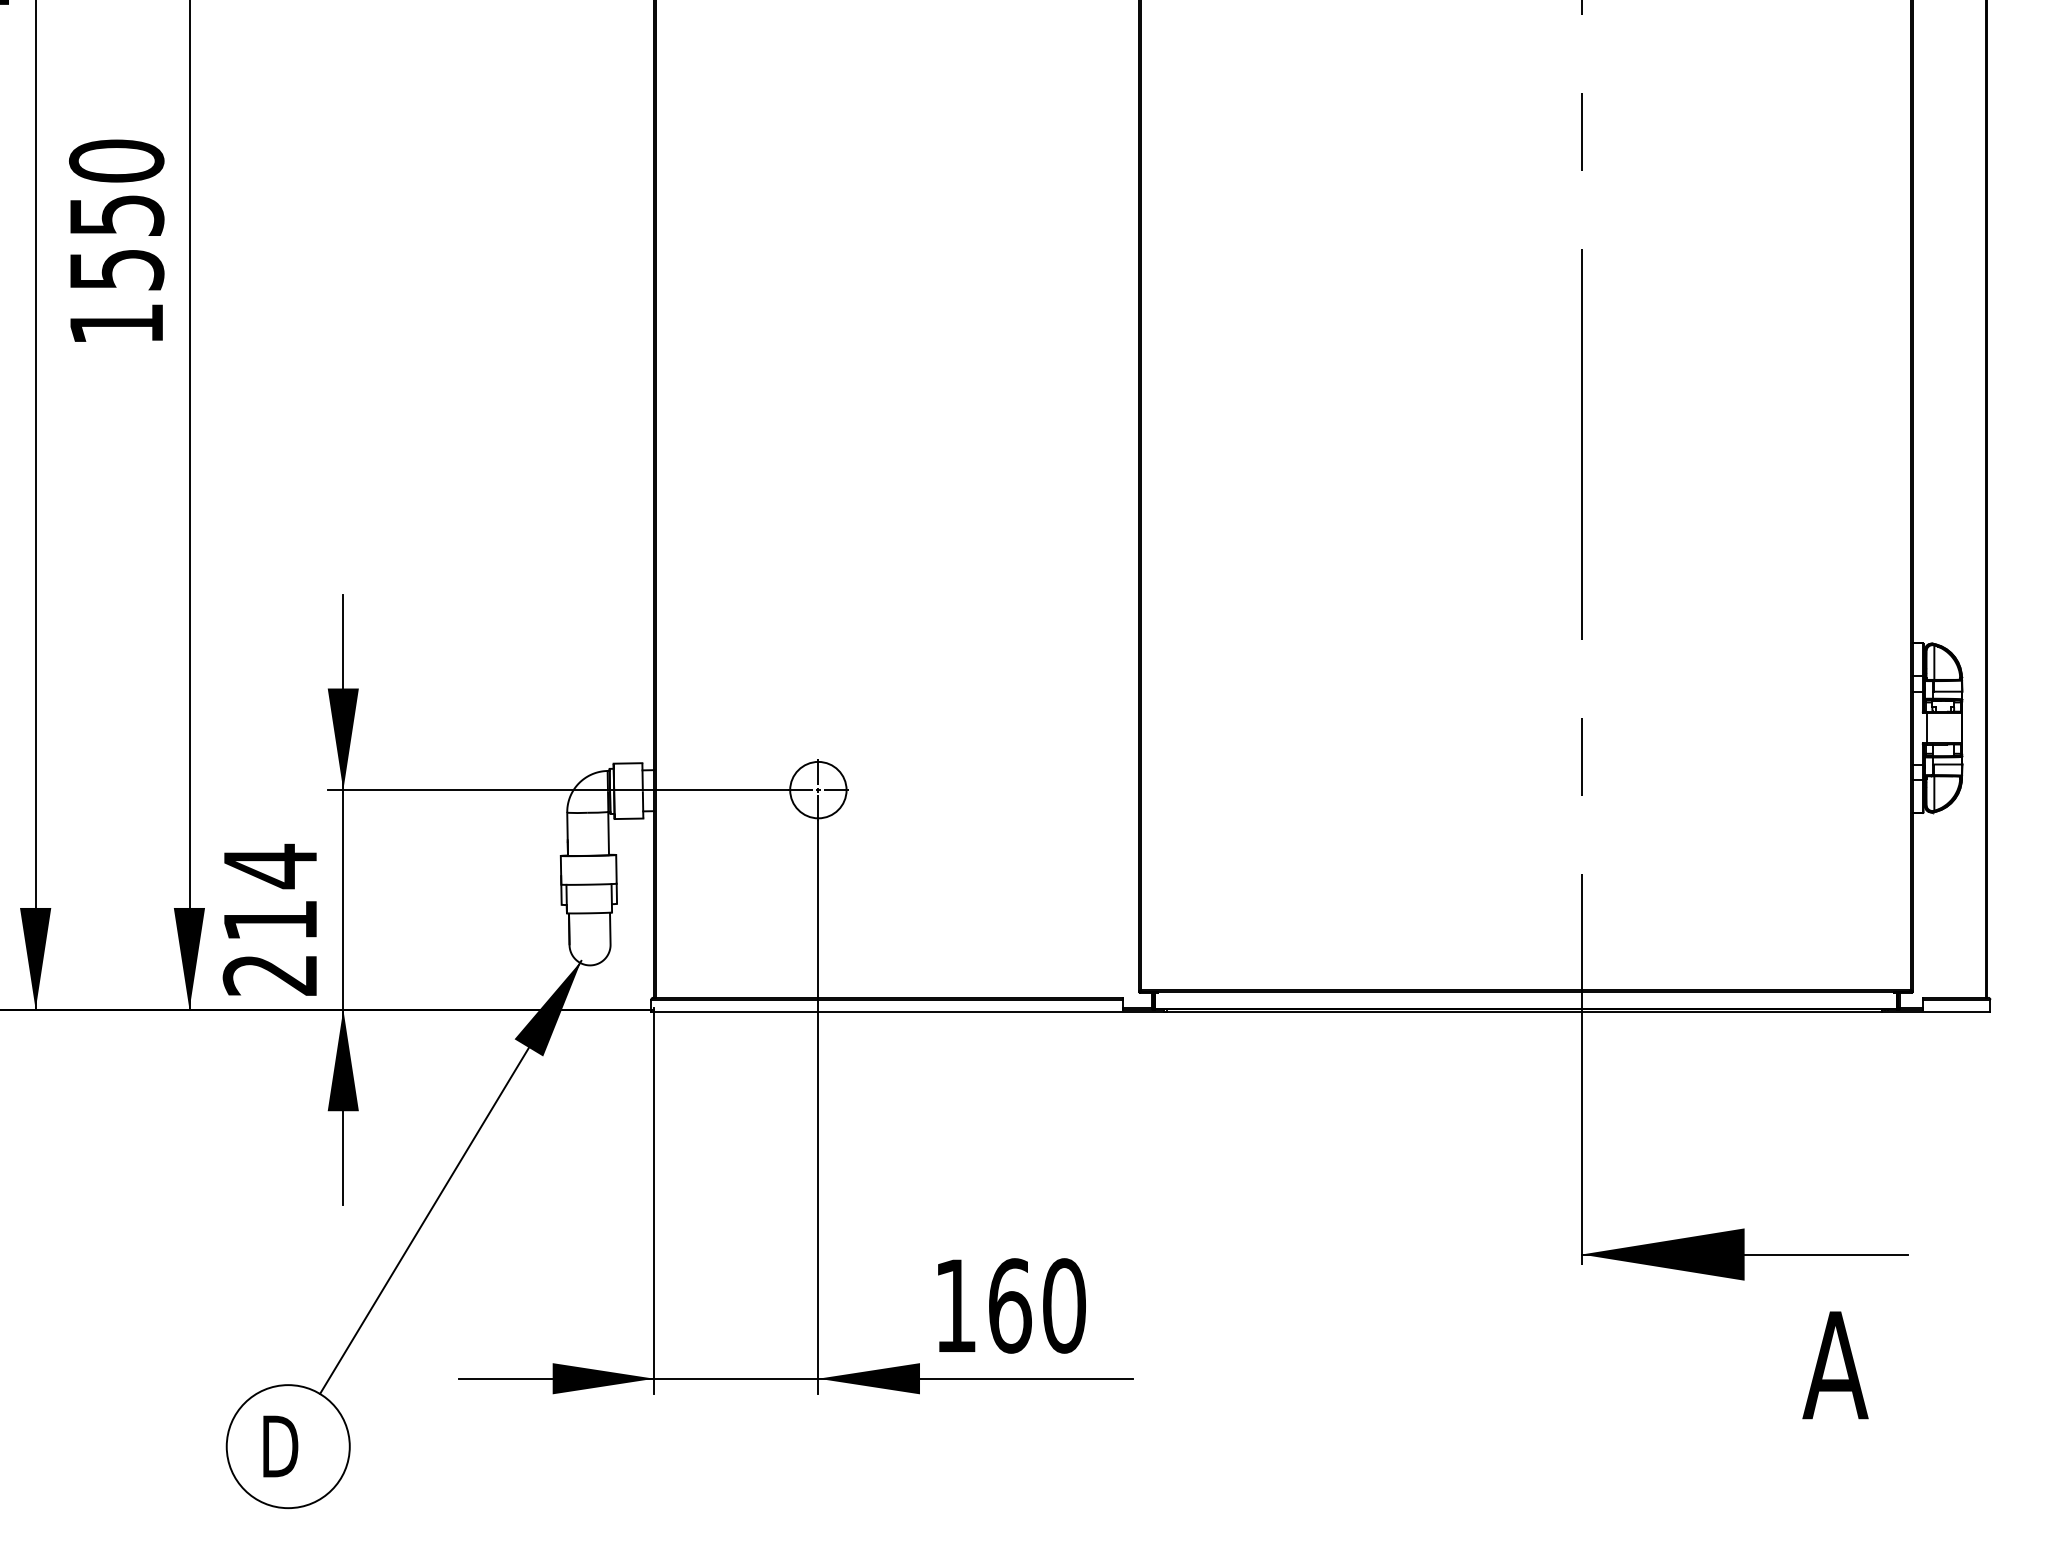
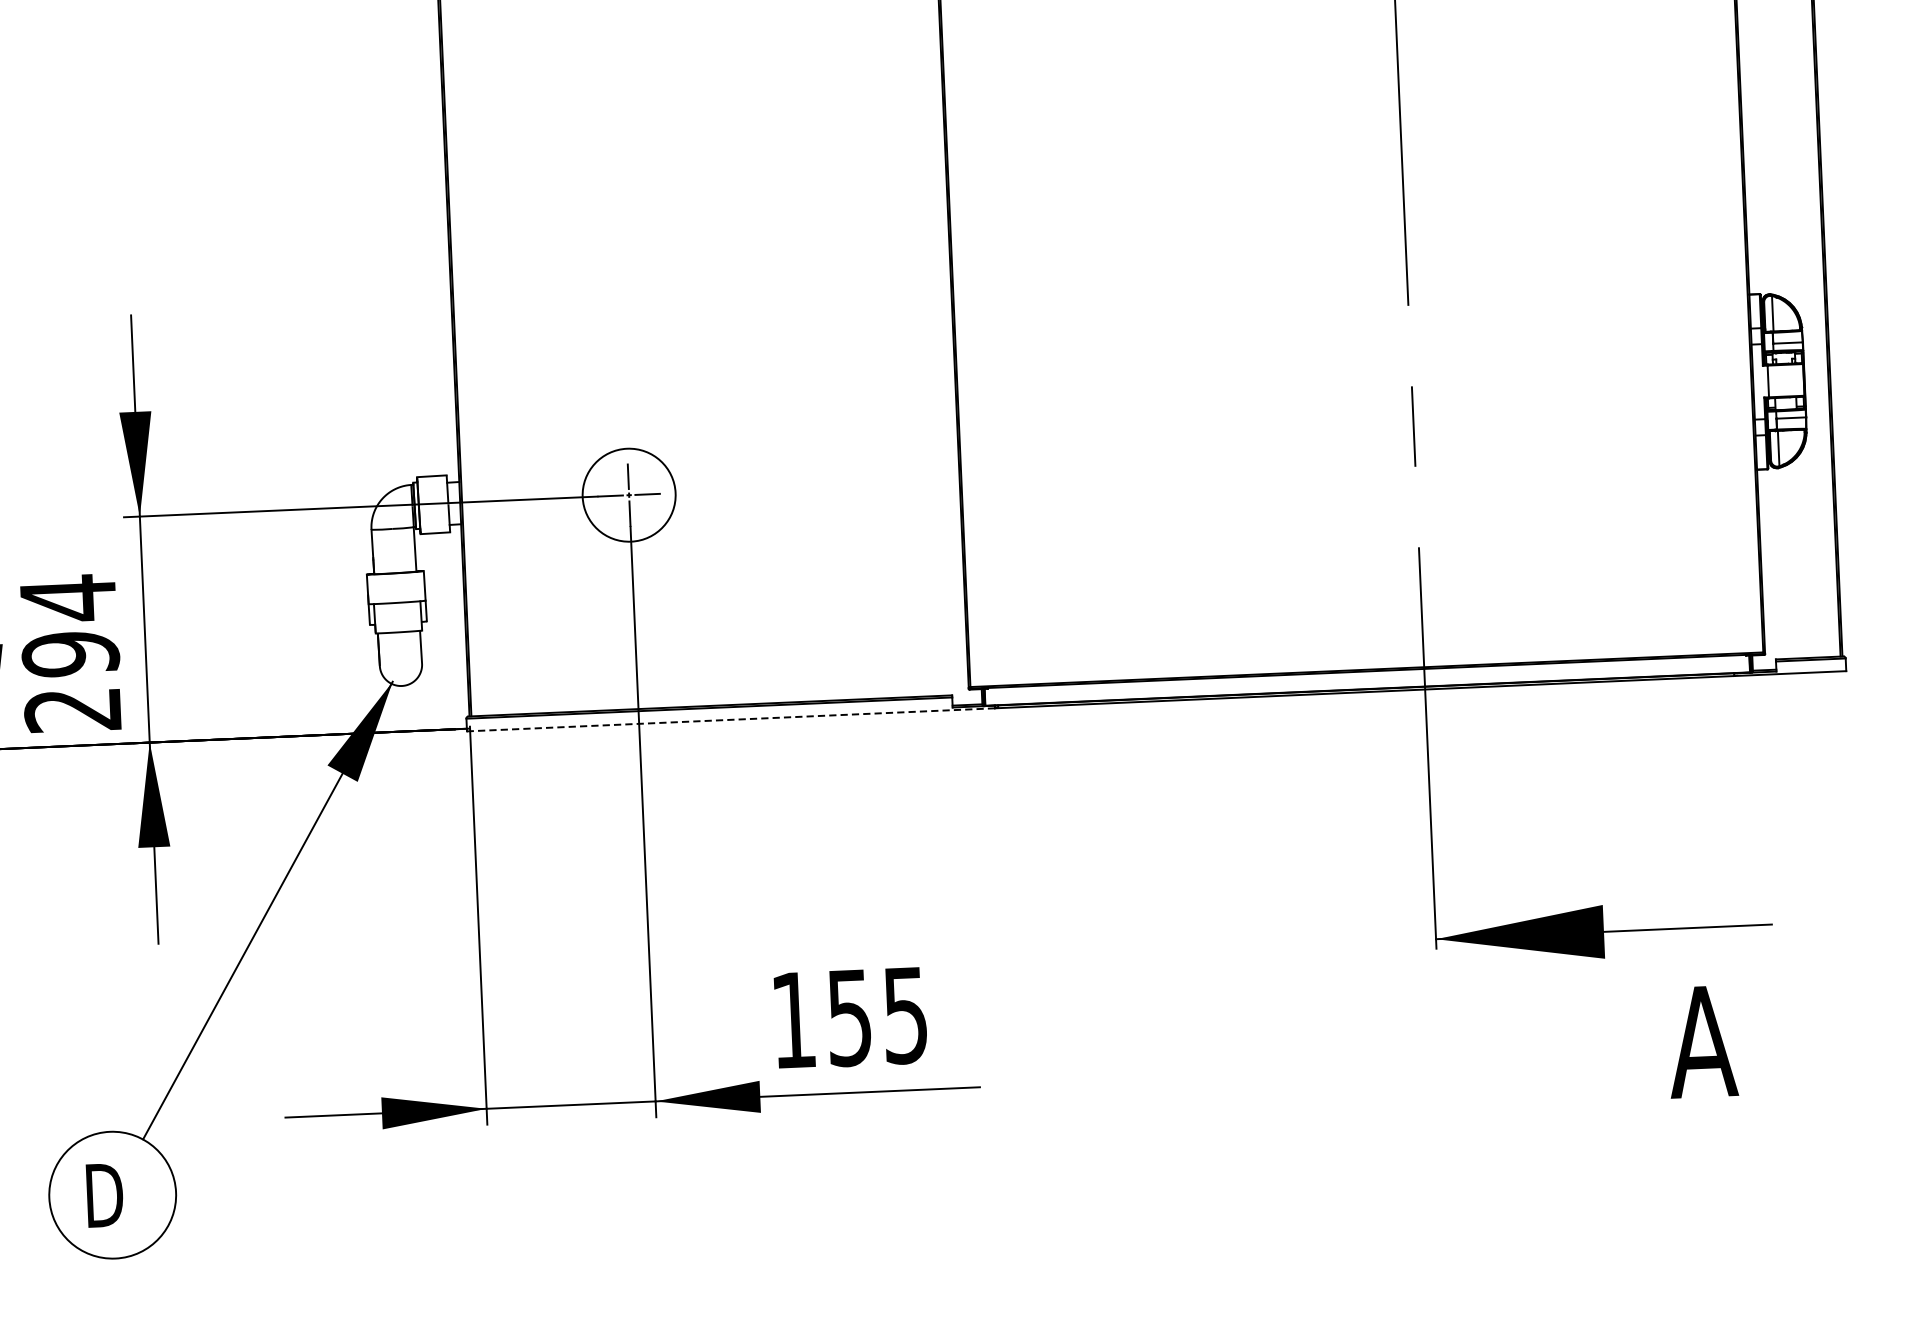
circle: (818, 789) -> (629, 494), size x1.6
text: (270, 920) -> (70, 654), 214 -> 294
line: (907, 1012) -> (730, 720), solid -> dashed
text: (1037, 1305) -> (878, 1016), 160 -> 155

